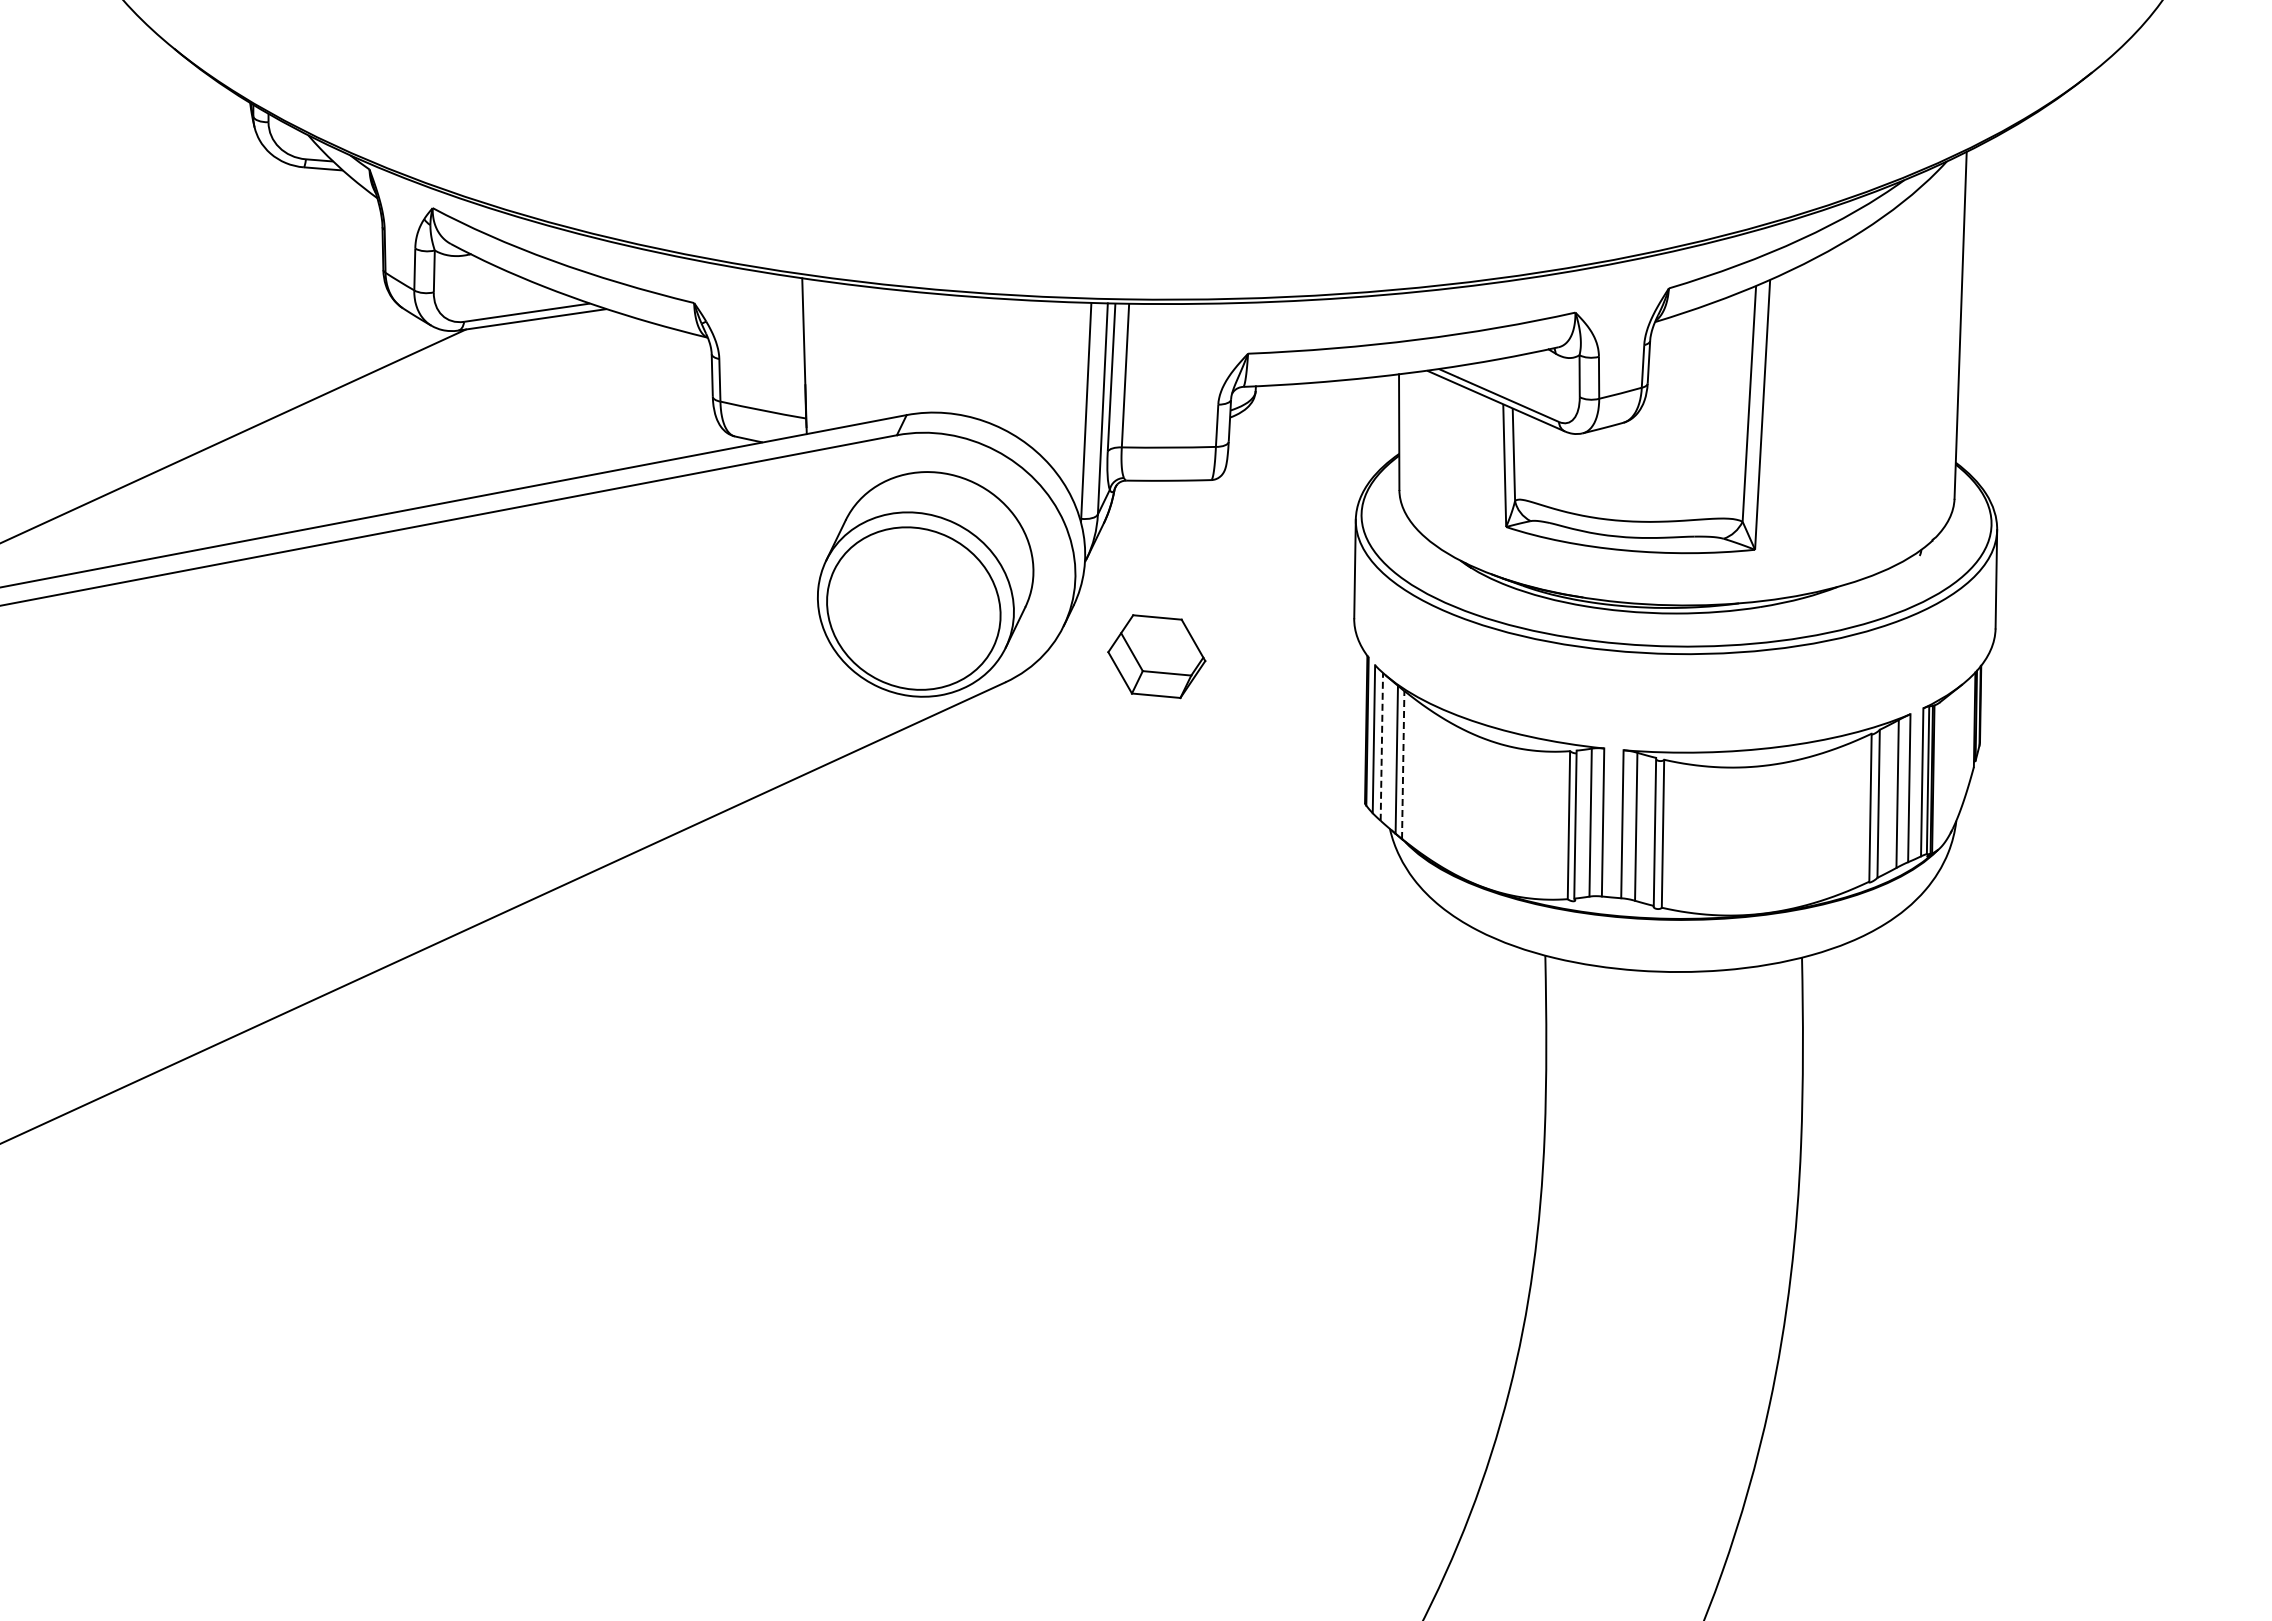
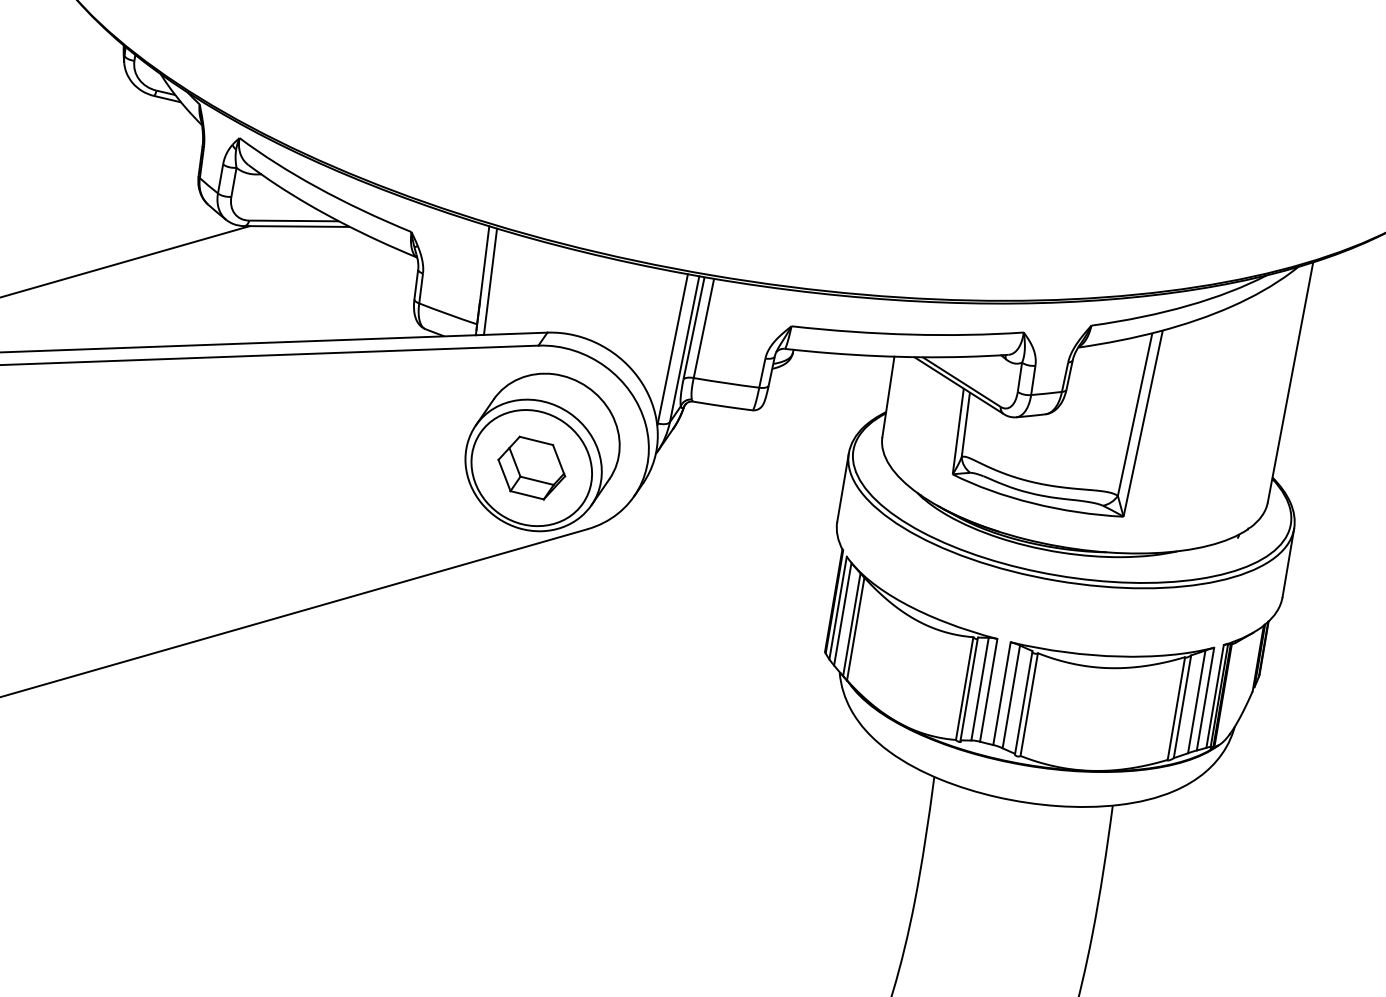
line: (815, 355) -> (490, 281), added
part: (1156, 656) -> (531, 467), moved
line: (1381, 746) -> (842, 613), dashed -> solid
line: (1403, 764) -> (855, 628), dashed -> solid

